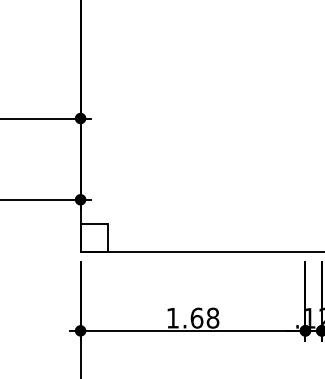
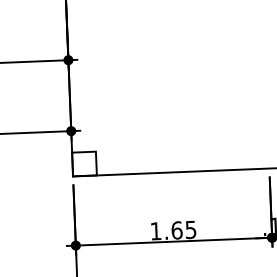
text: (212, 317) -> (190, 229), 1.68 -> 1.65

